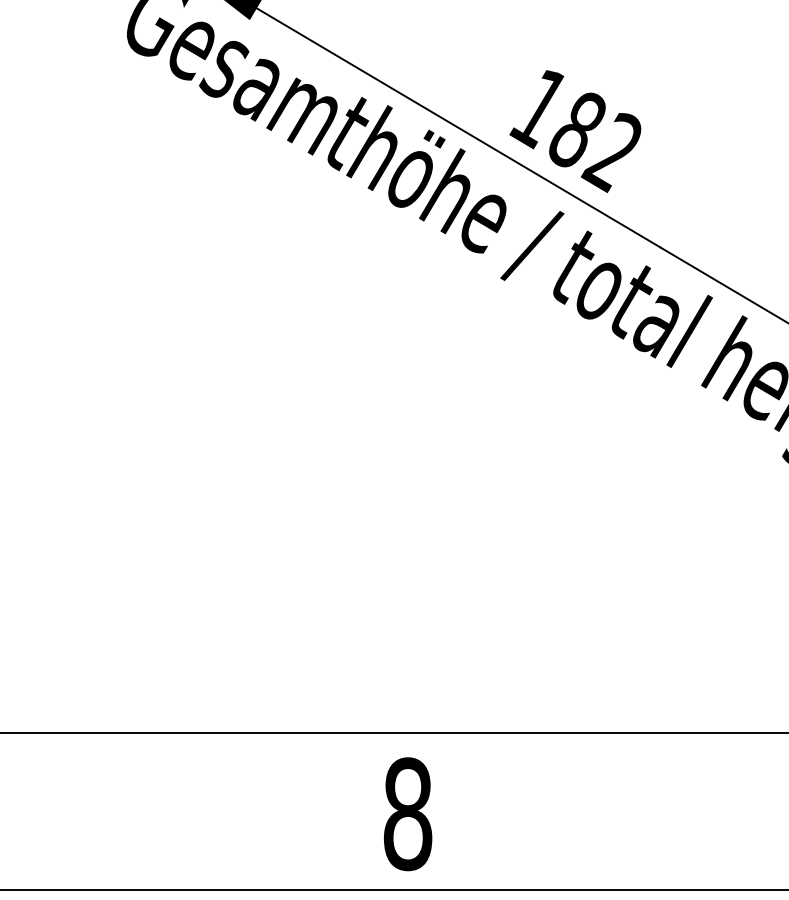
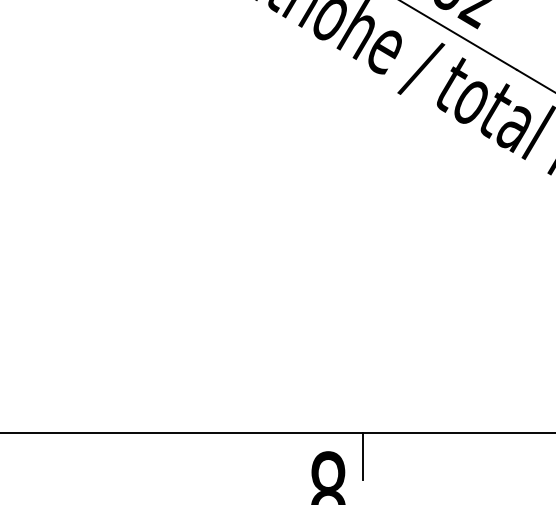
line: (454, 763) -> (363, 455), added

